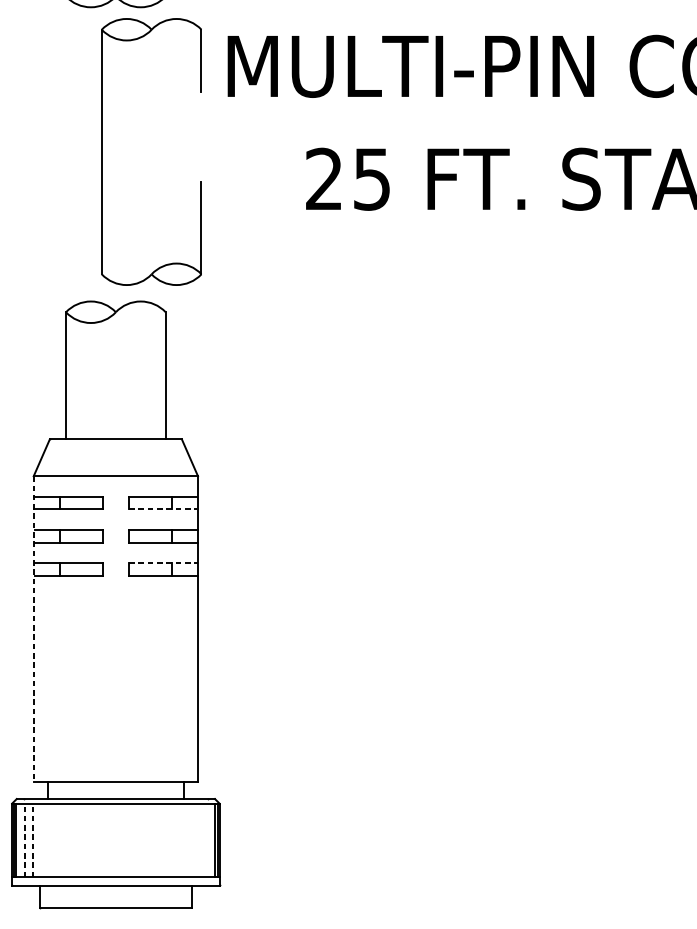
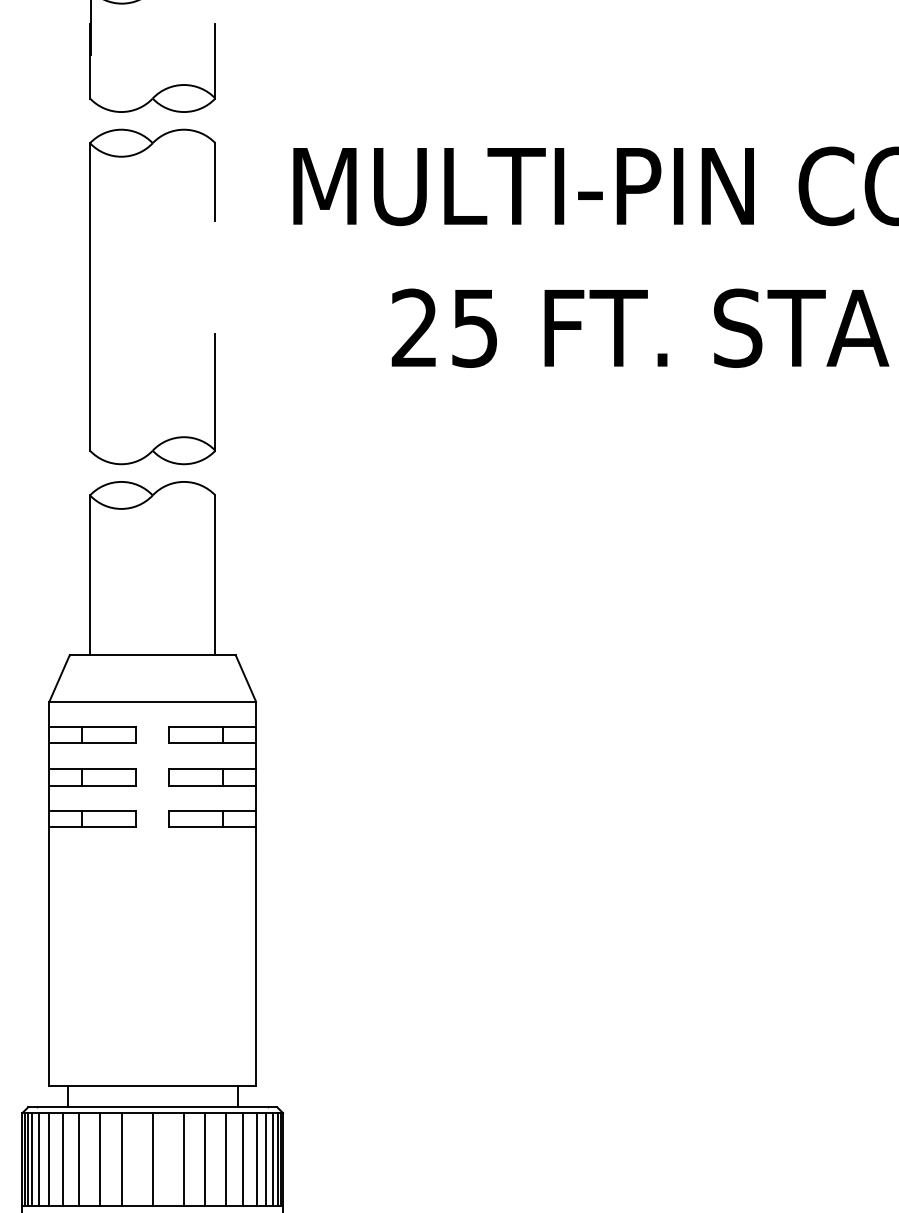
part: (102, 151) -> (90, 296), moved
line: (163, 509) -> (212, 743), dashed -> solid
line: (163, 563) -> (212, 811), dashed -> solid
line: (33, 629) -> (49, 894), dashed -> solid
line: (25, 839) -> (39, 1158), dashed -> solid
line: (32, 839) -> (48, 1158), dashed -> solid
line: (20, 840) -> (32, 1159), added
line: (44, 840) -> (62, 1159), added
line: (57, 840) -> (79, 1159), added
line: (74, 840) -> (100, 1159), added
line: (91, 840) -> (121, 1159), added
line: (115, 840) -> (152, 1159), added
line: (140, 840) -> (183, 1159), added
line: (157, 840) -> (205, 1159), added
line: (174, 840) -> (226, 1159), added
line: (187, 840) -> (242, 1159), added
line: (198, 840) -> (256, 1159), added
line: (206, 840) -> (266, 1159), added
line: (211, 840) -> (273, 1159), added

